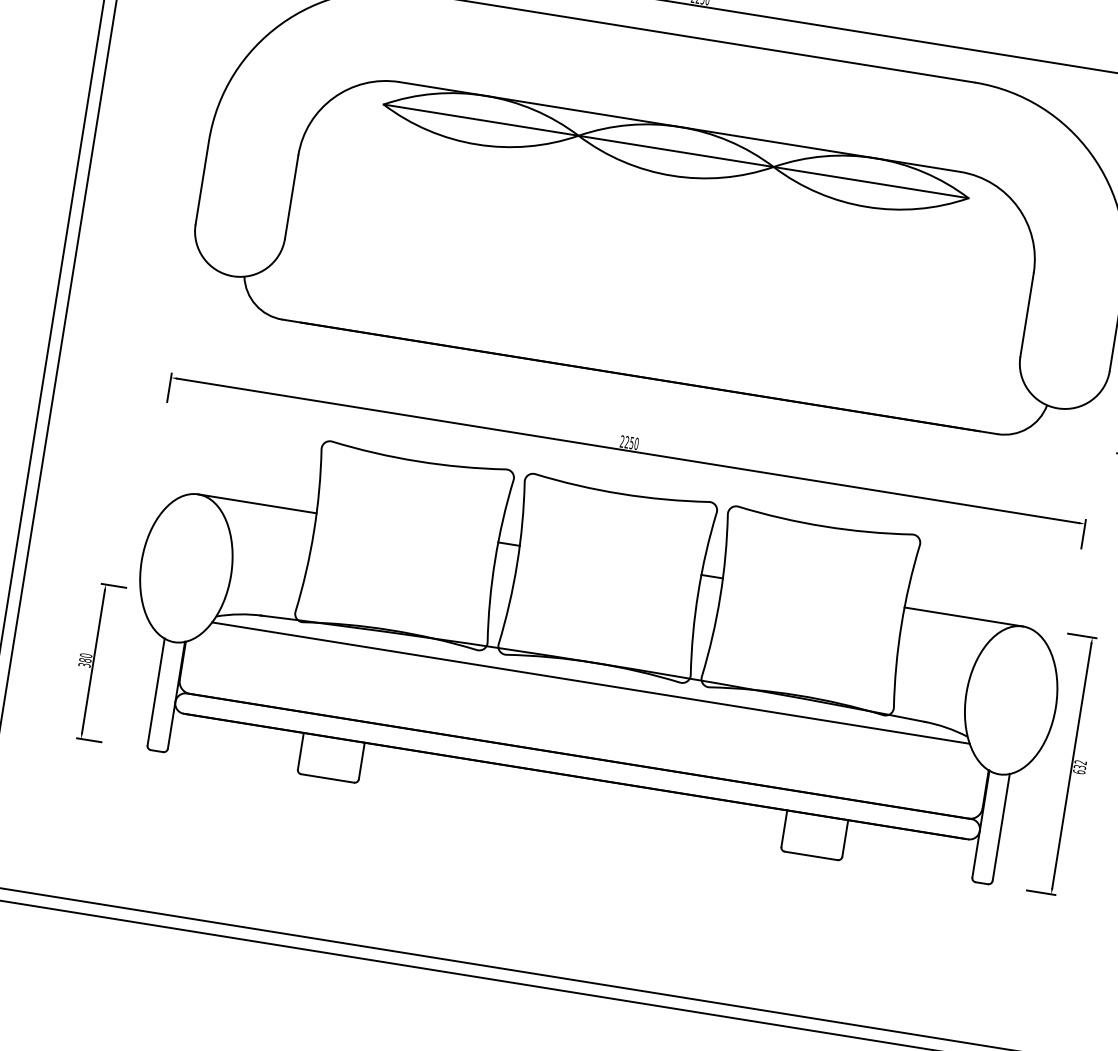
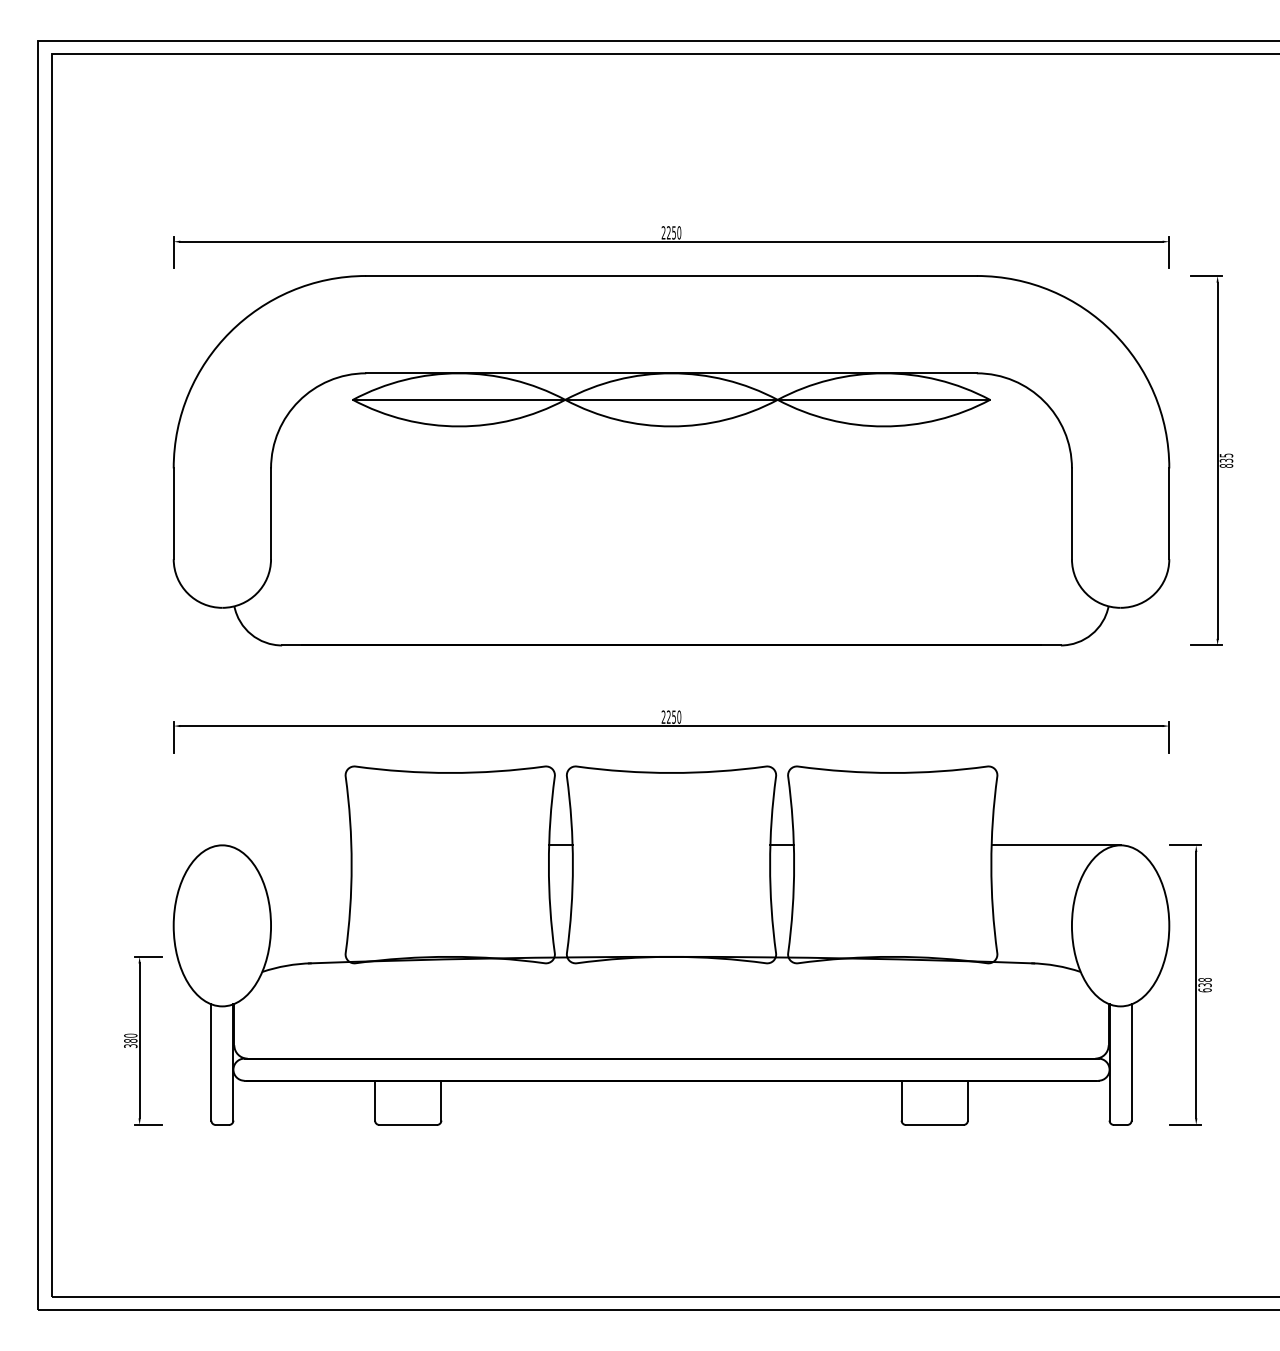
line: (257, 503) -> (286, 845), removed
line: (591, 682) -> (671, 978), removed
text: (1080, 761) -> (1204, 979), 632 -> 638

